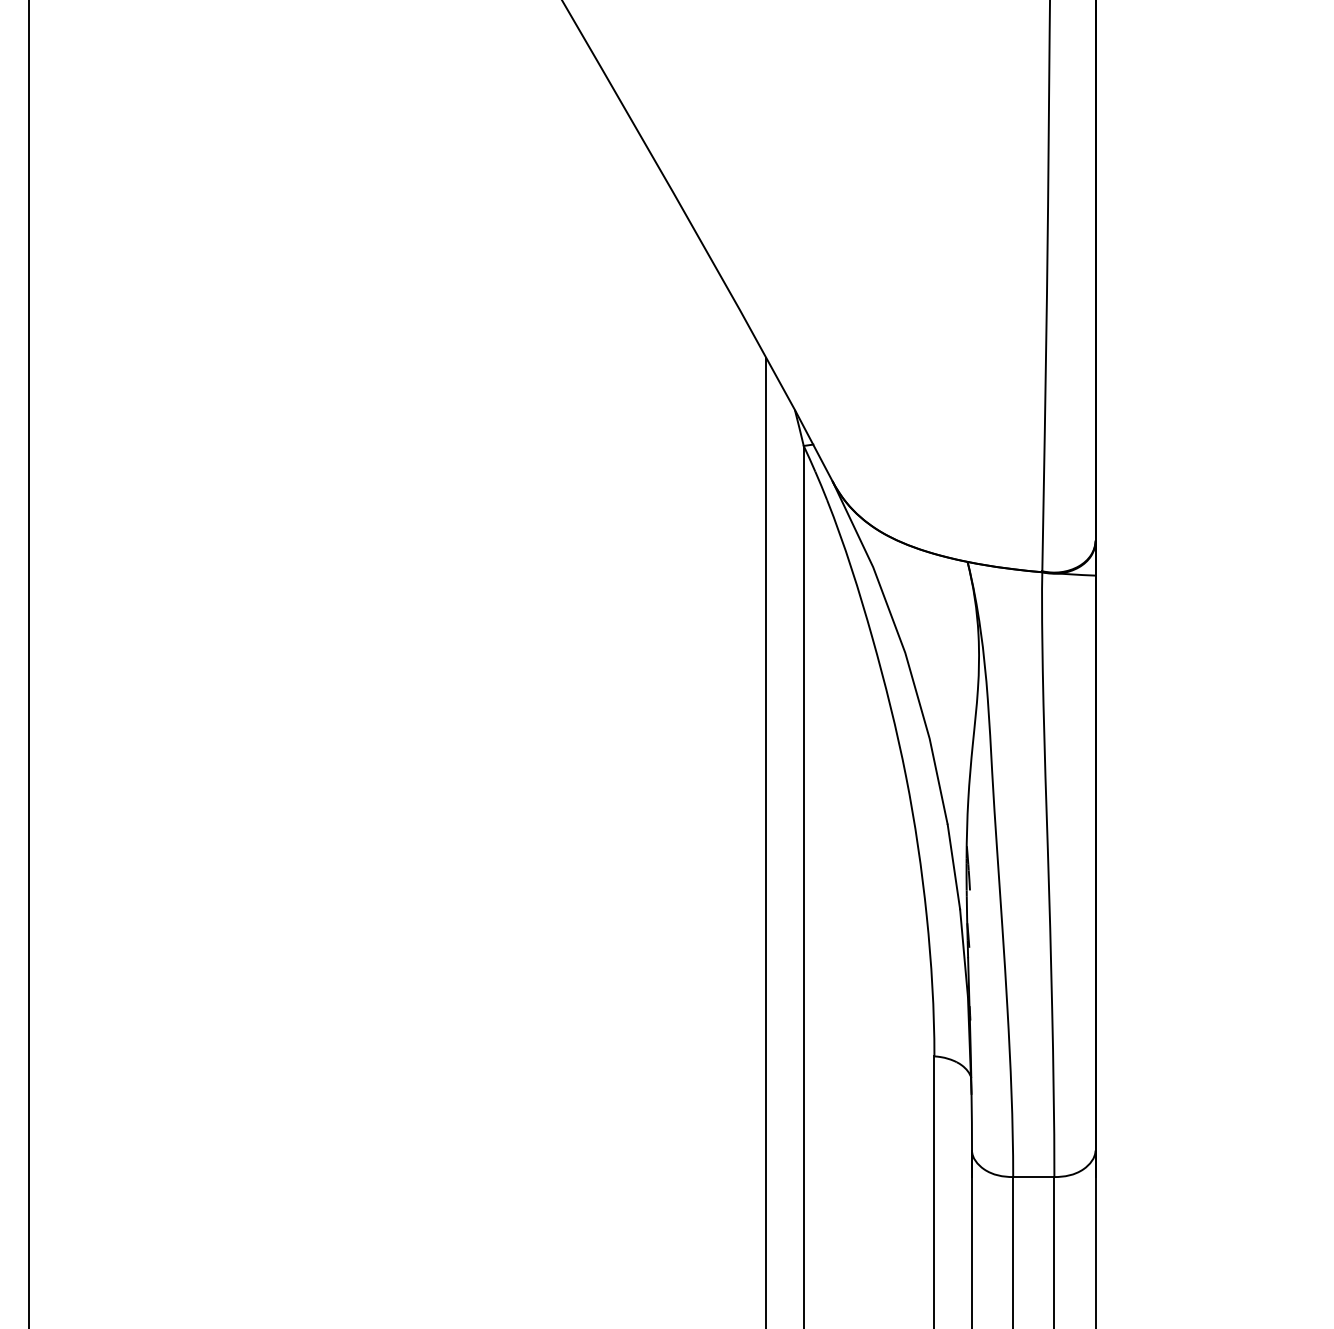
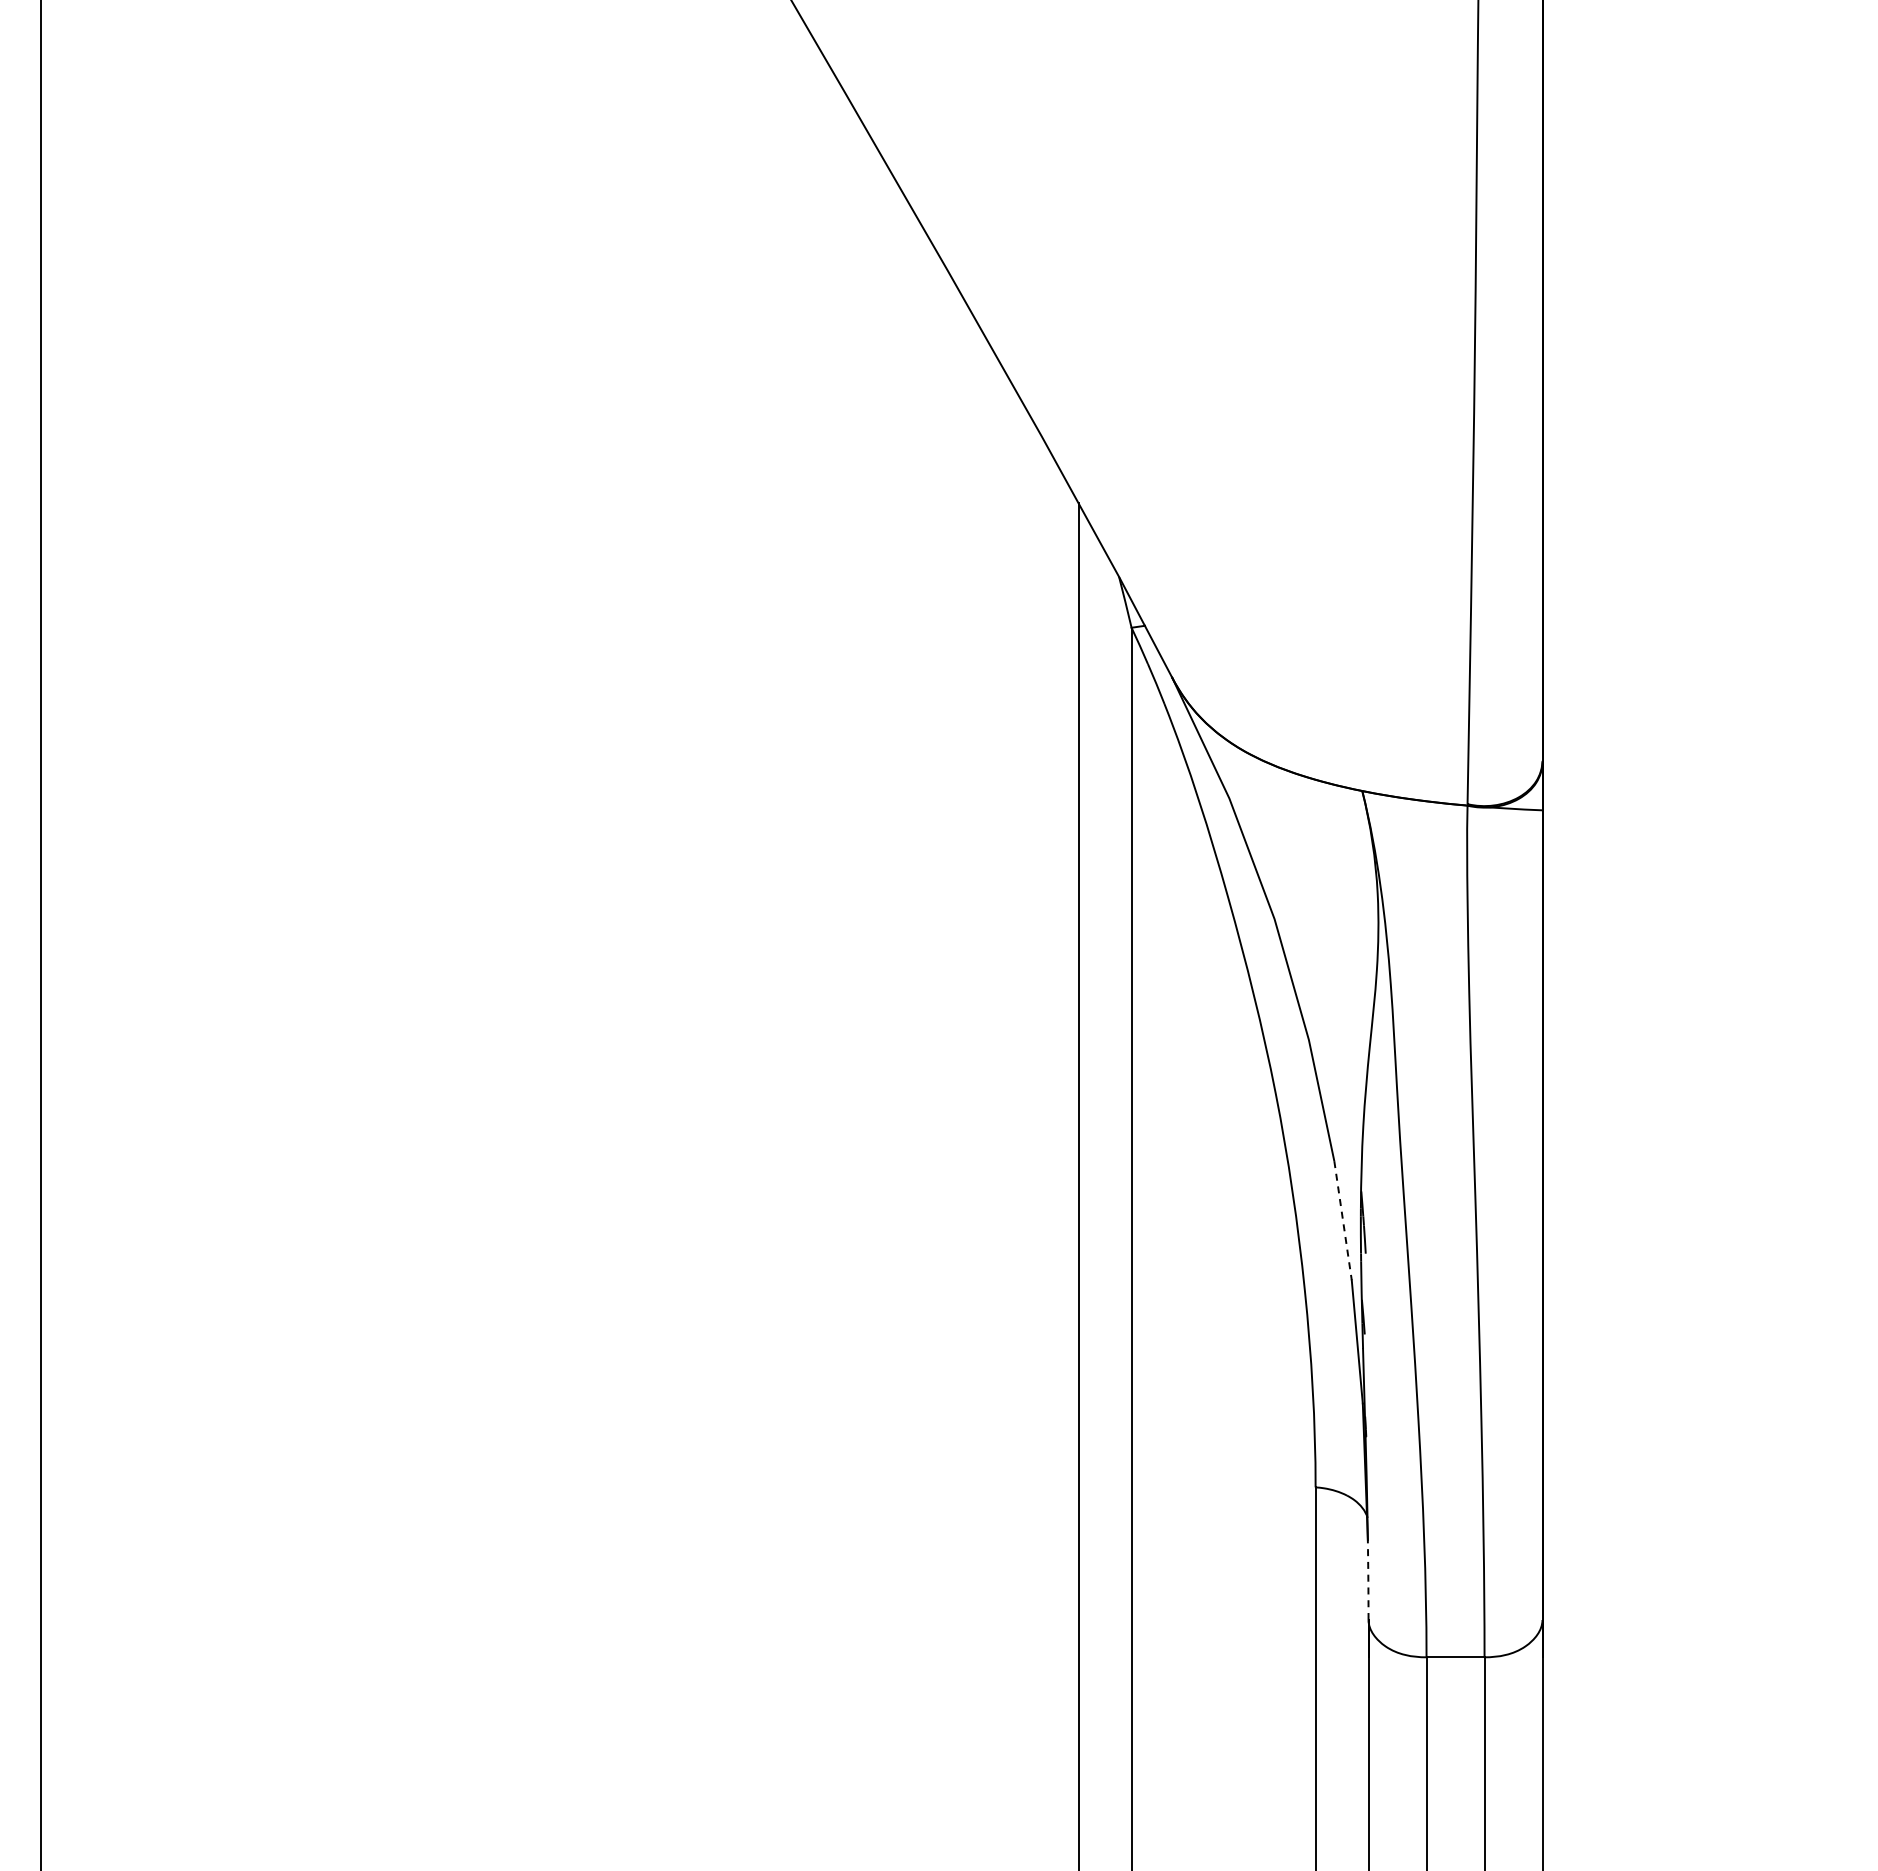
line: (954, 867) -> (1343, 1221), solid -> dashed
arc: (971, 1122) -> (1368, 1580), solid -> dashed

